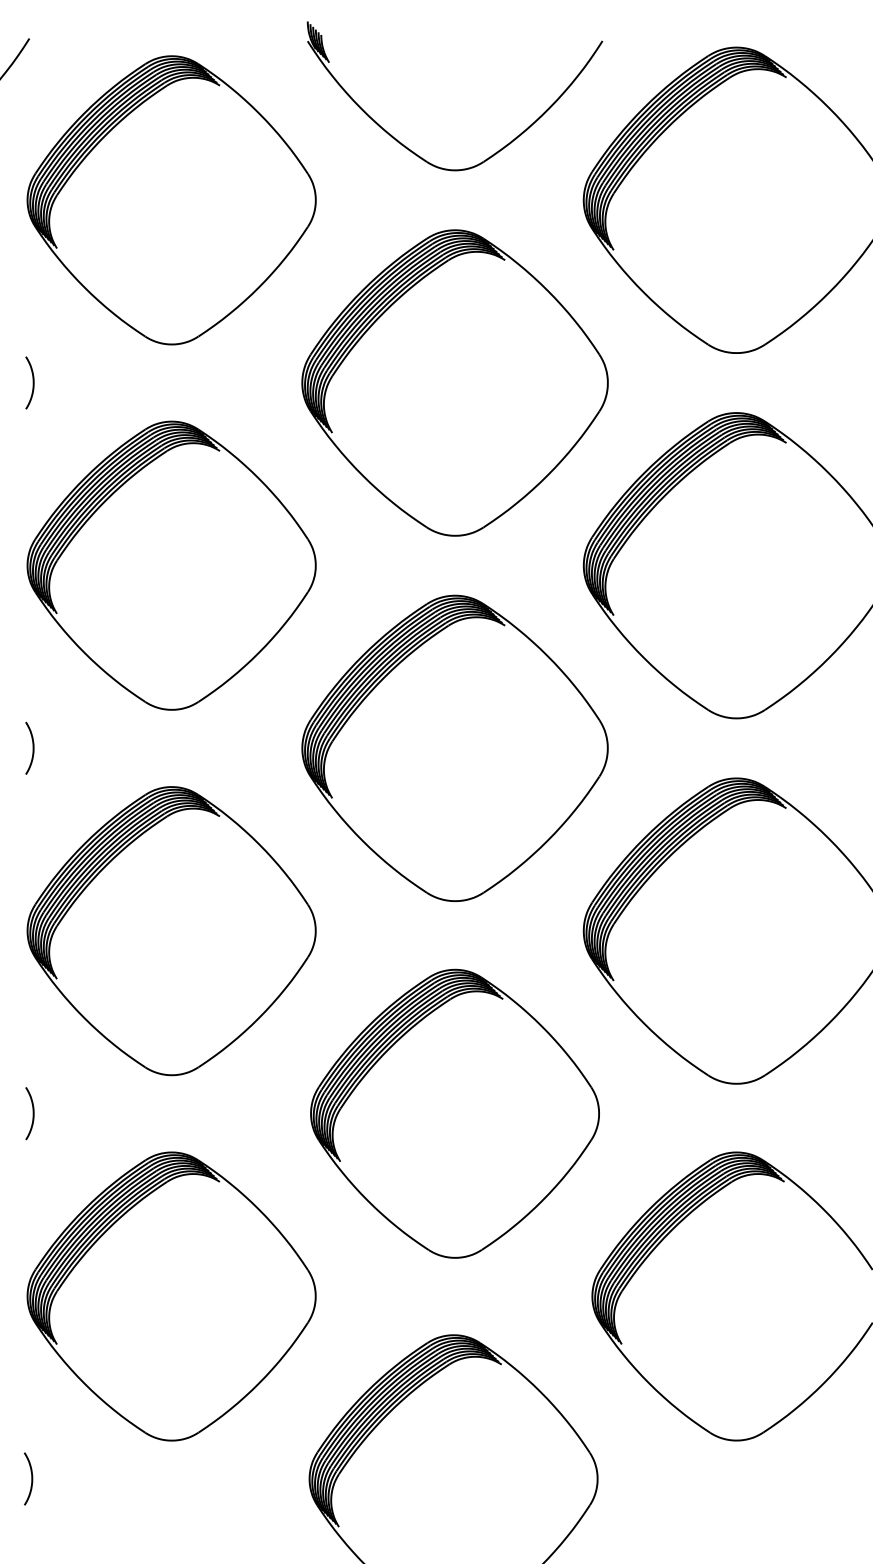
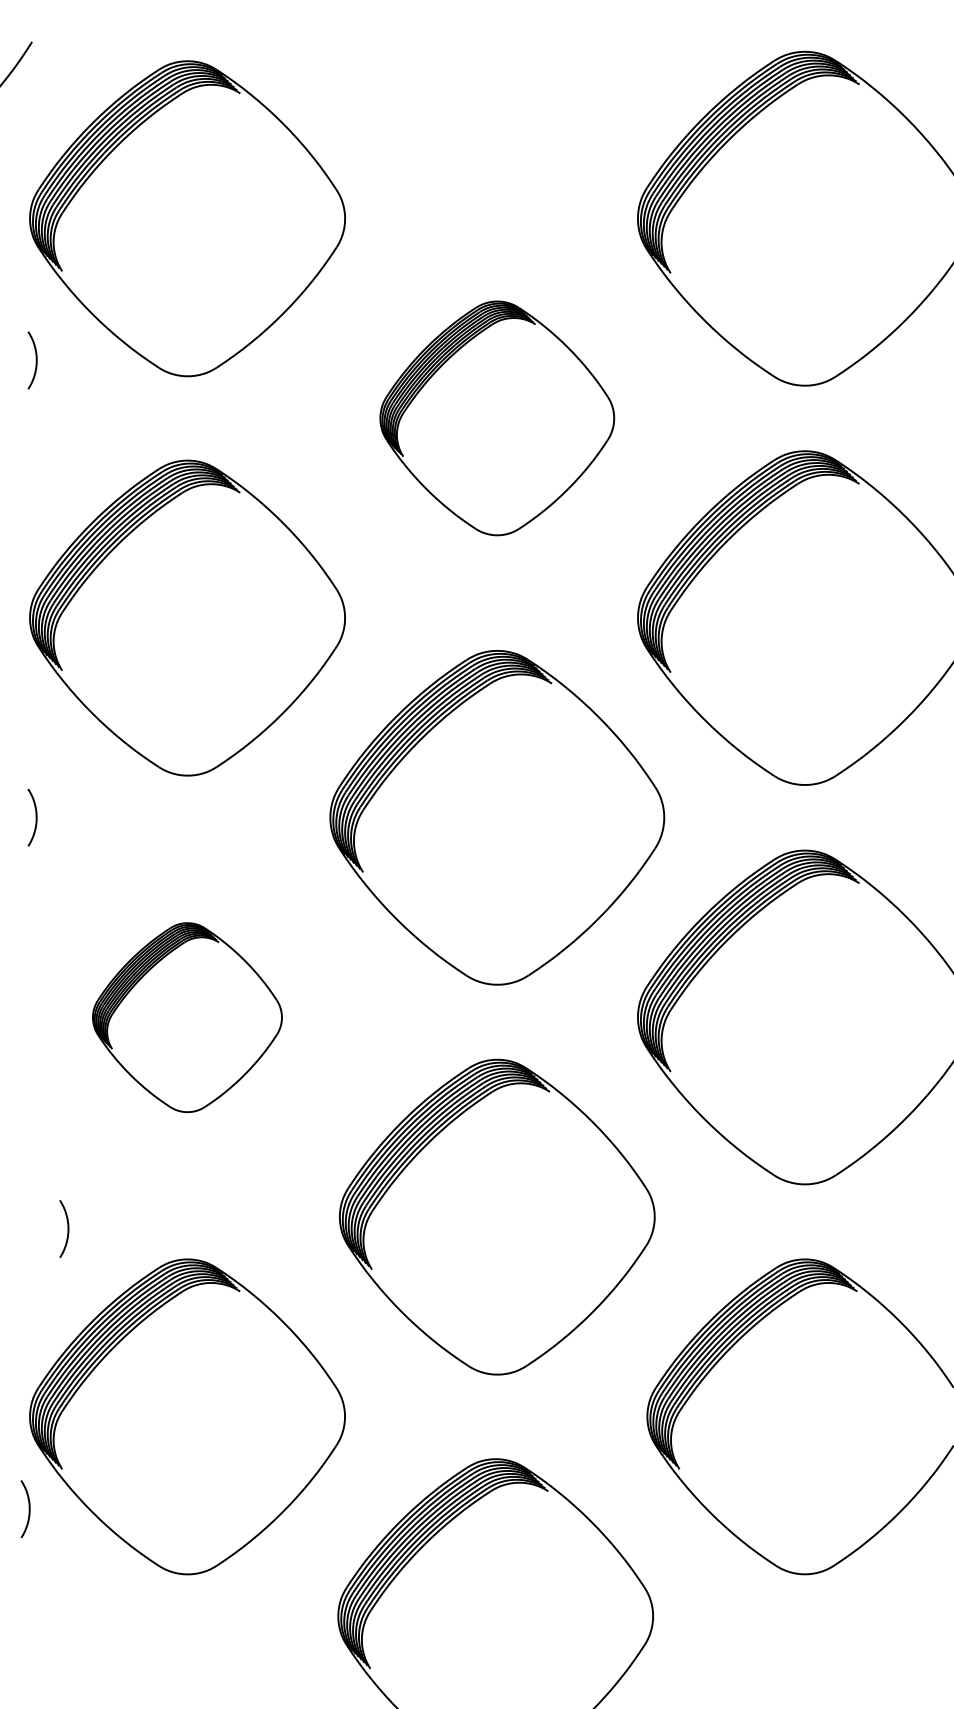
part: (412, 150) -> (450, 164), removed
curve: (32, 382) -> (35, 359), moved
part: (454, 382) -> (496, 417), size x0.7
part: (171, 931) -> (187, 1017), size x0.6
curve: (32, 1113) -> (67, 1228), moved
curve: (31, 1478) -> (28, 1508), moved

